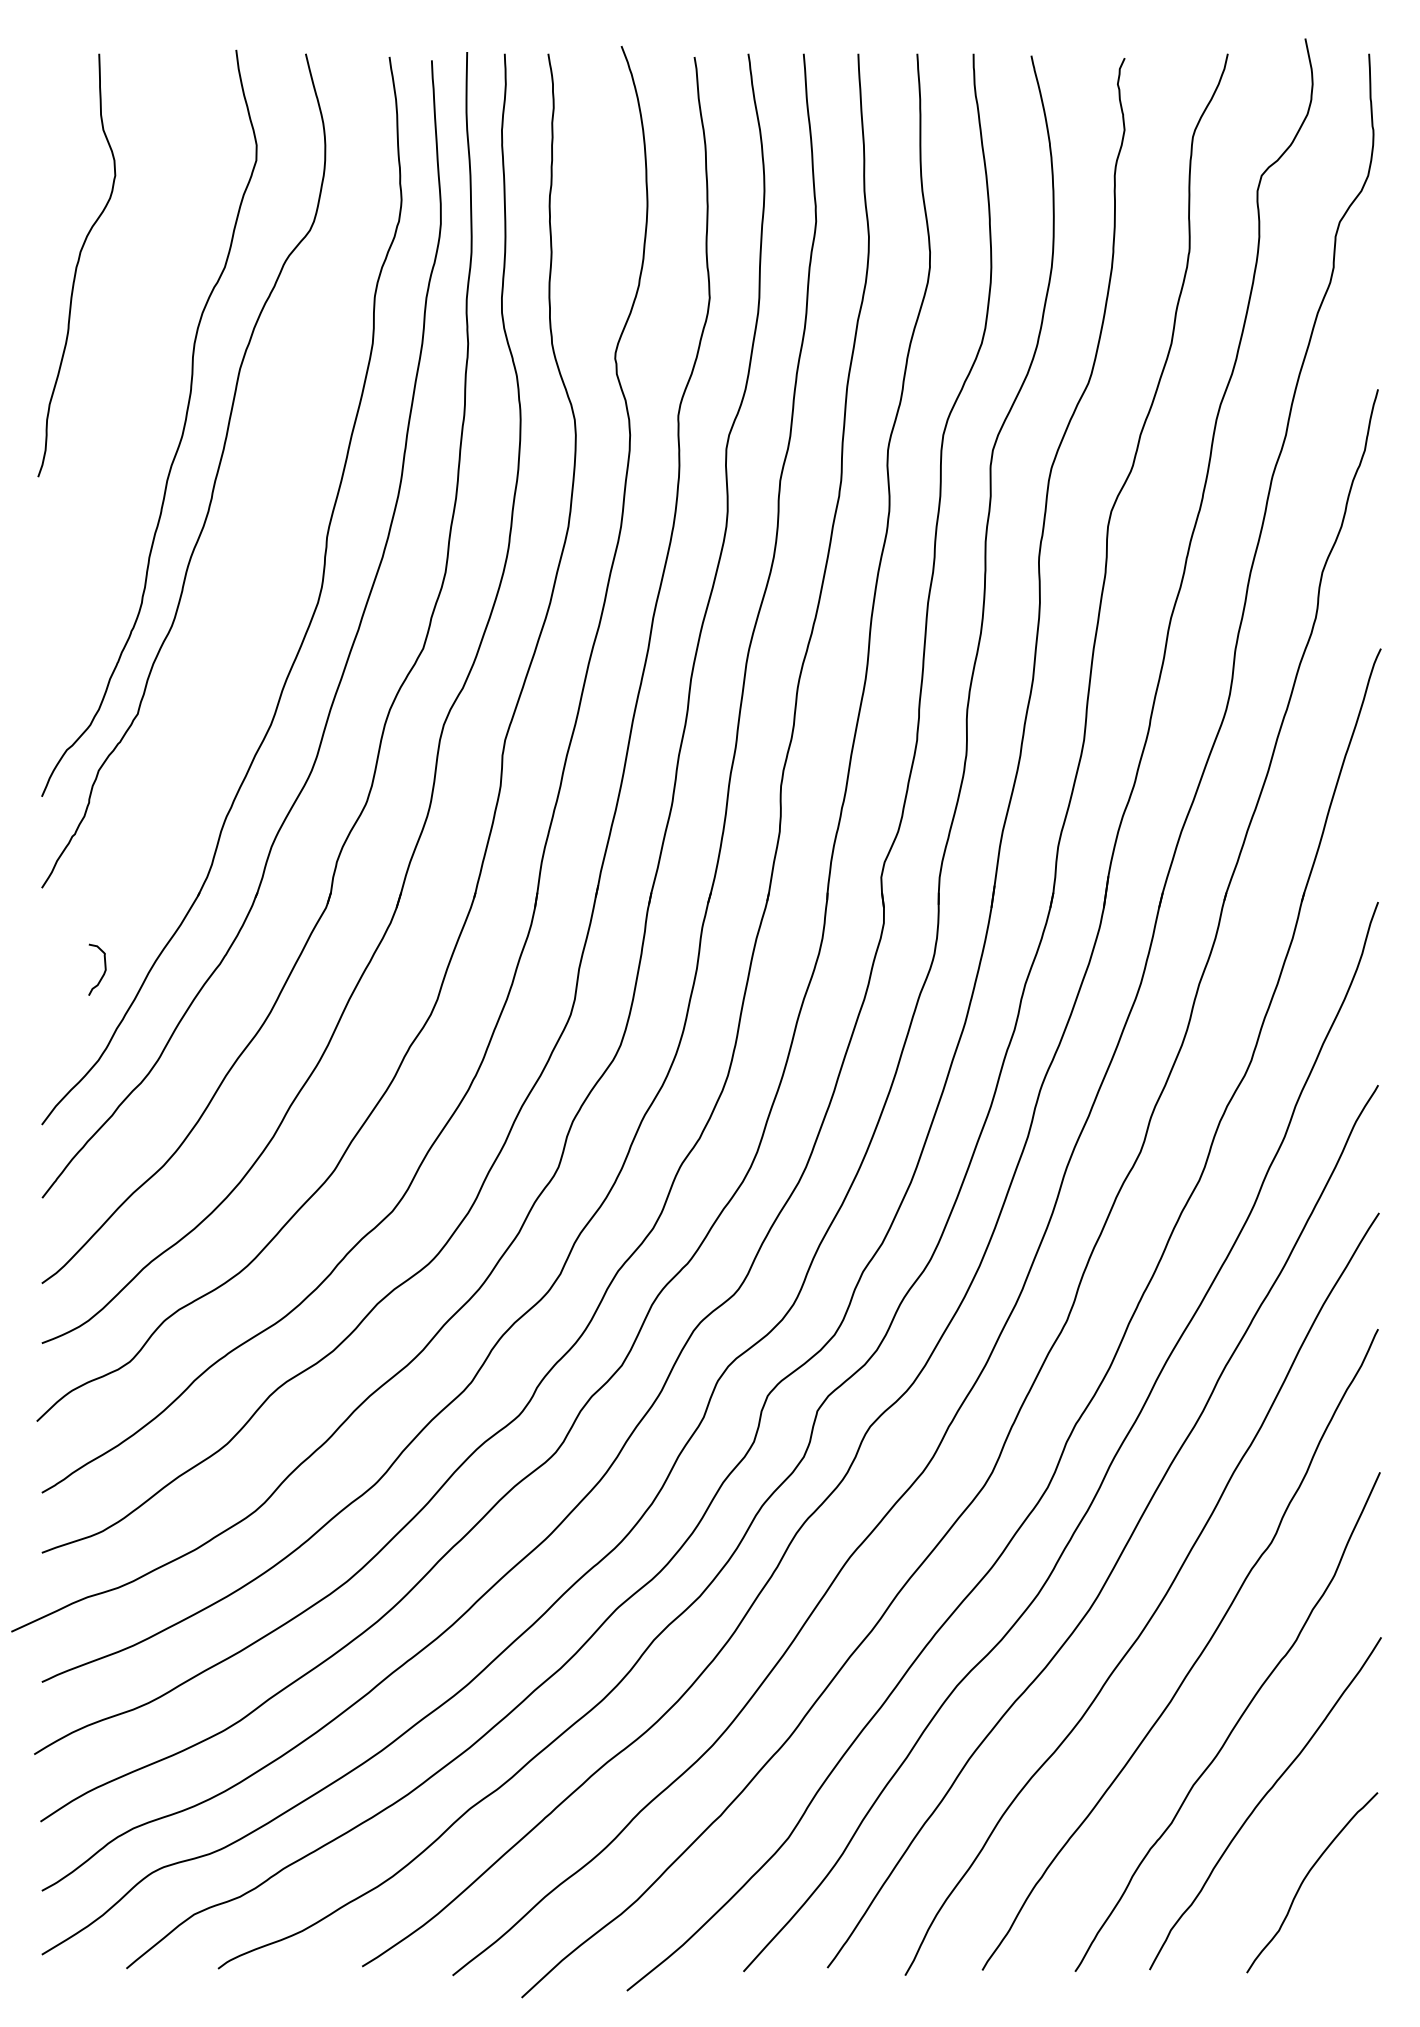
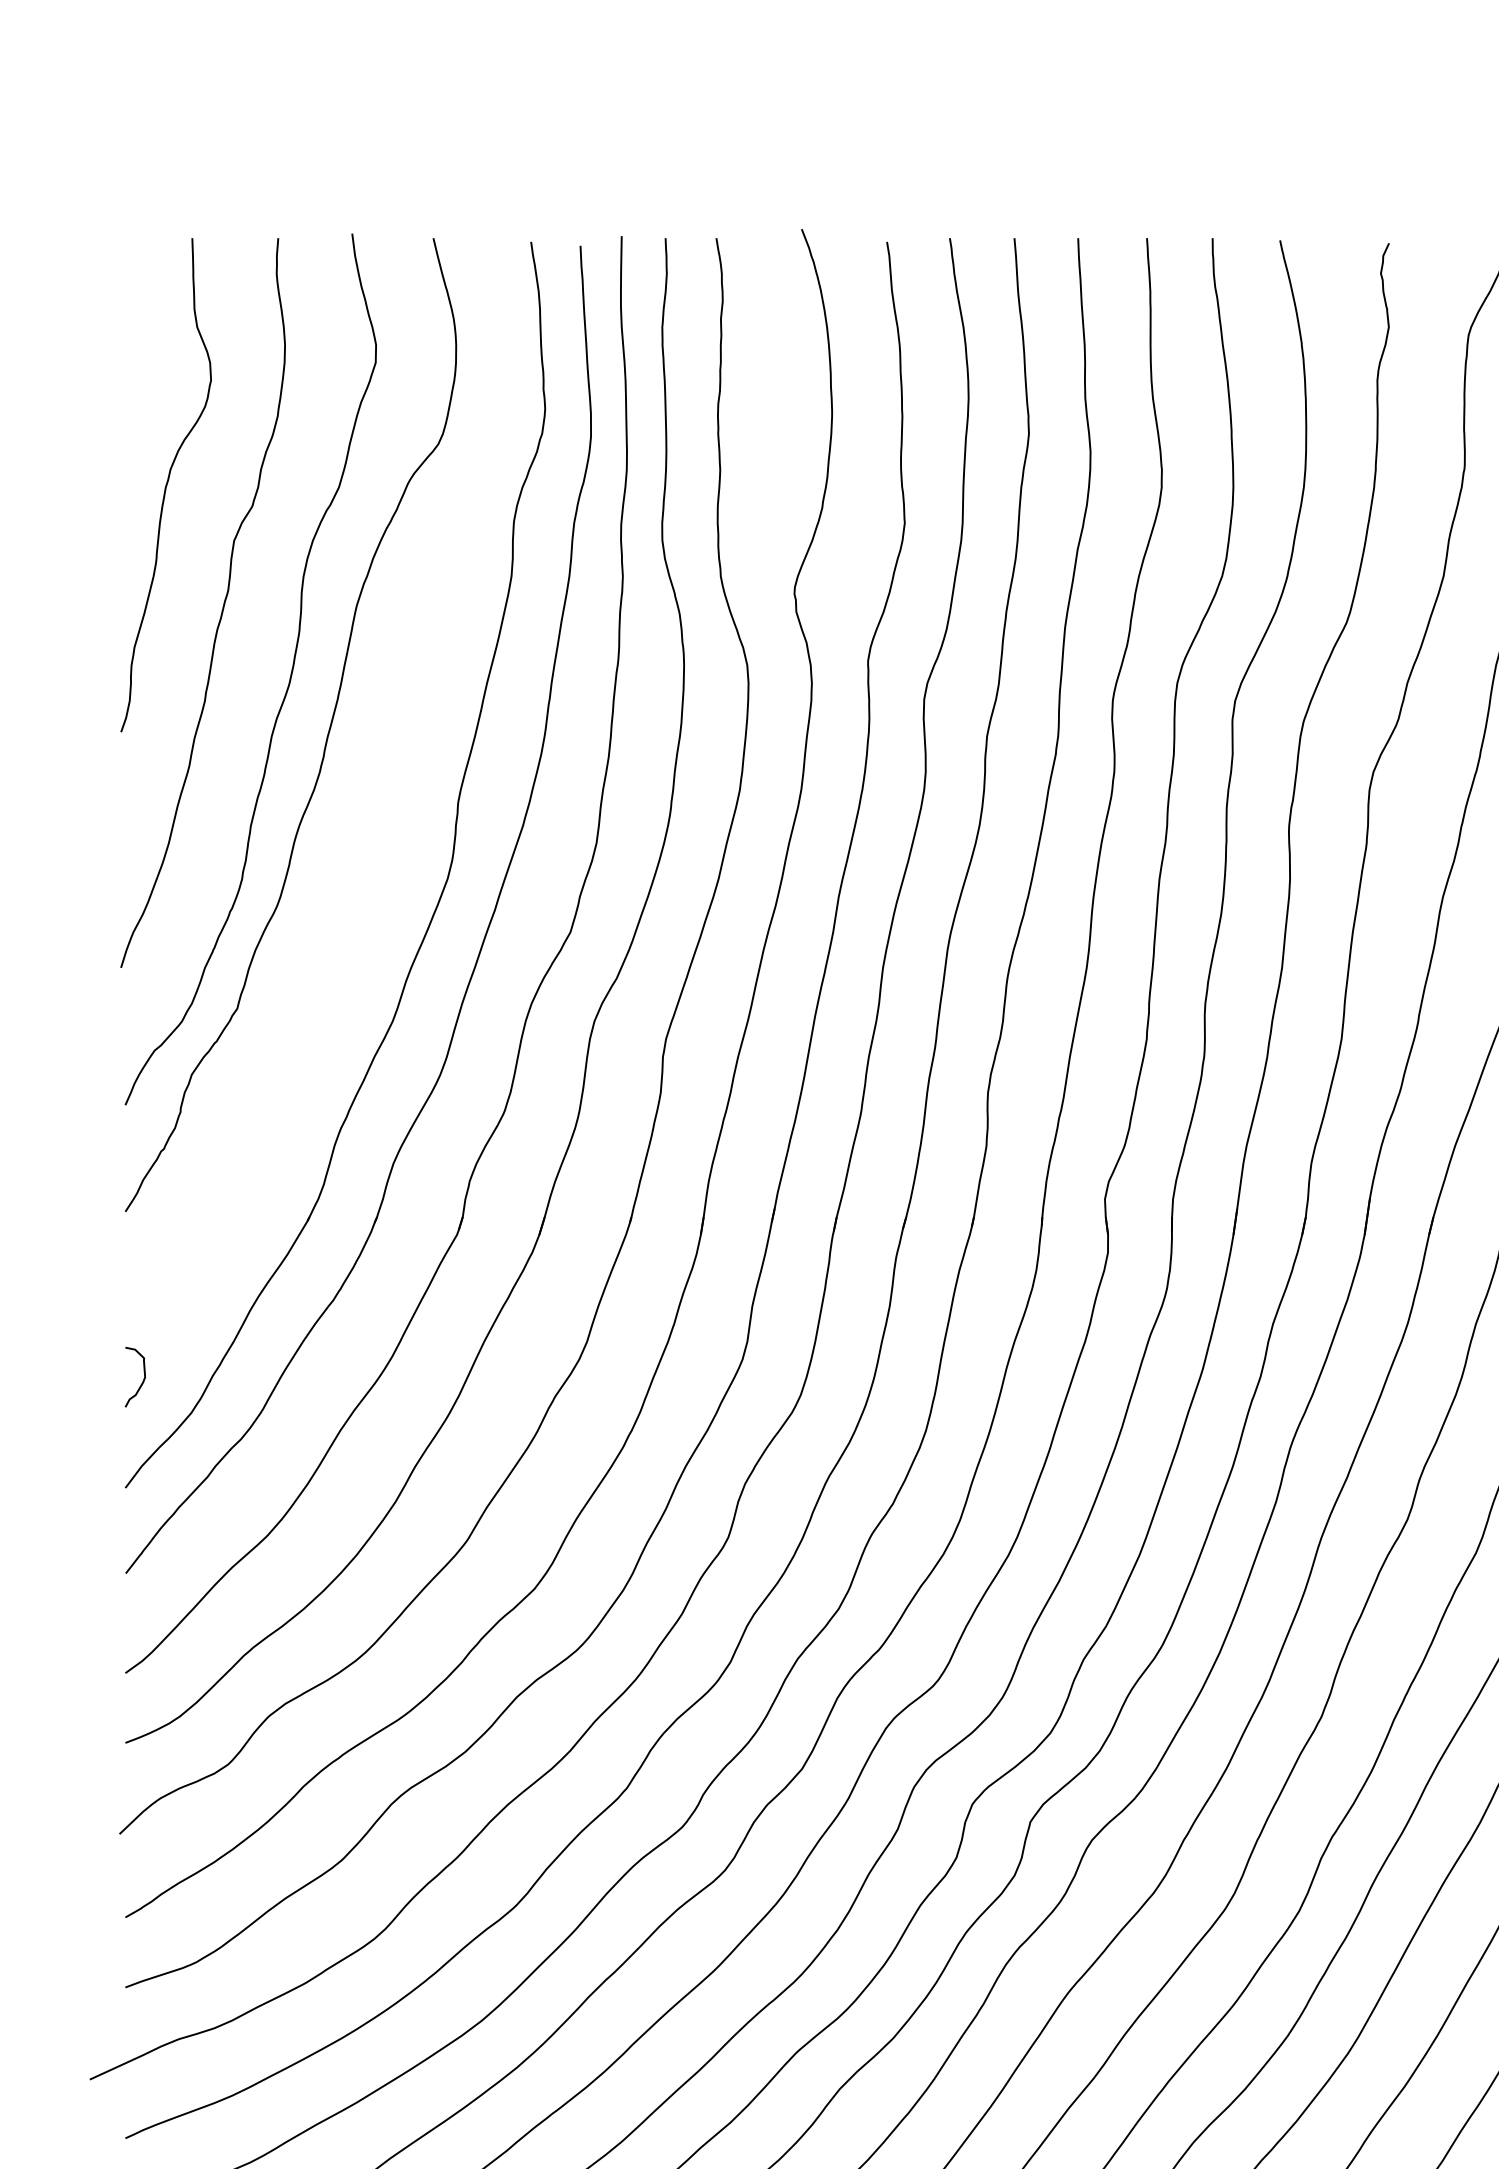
curve: (124, 371) -> (221, 608), added
curve: (103, 972) -> (142, 1380), moved

